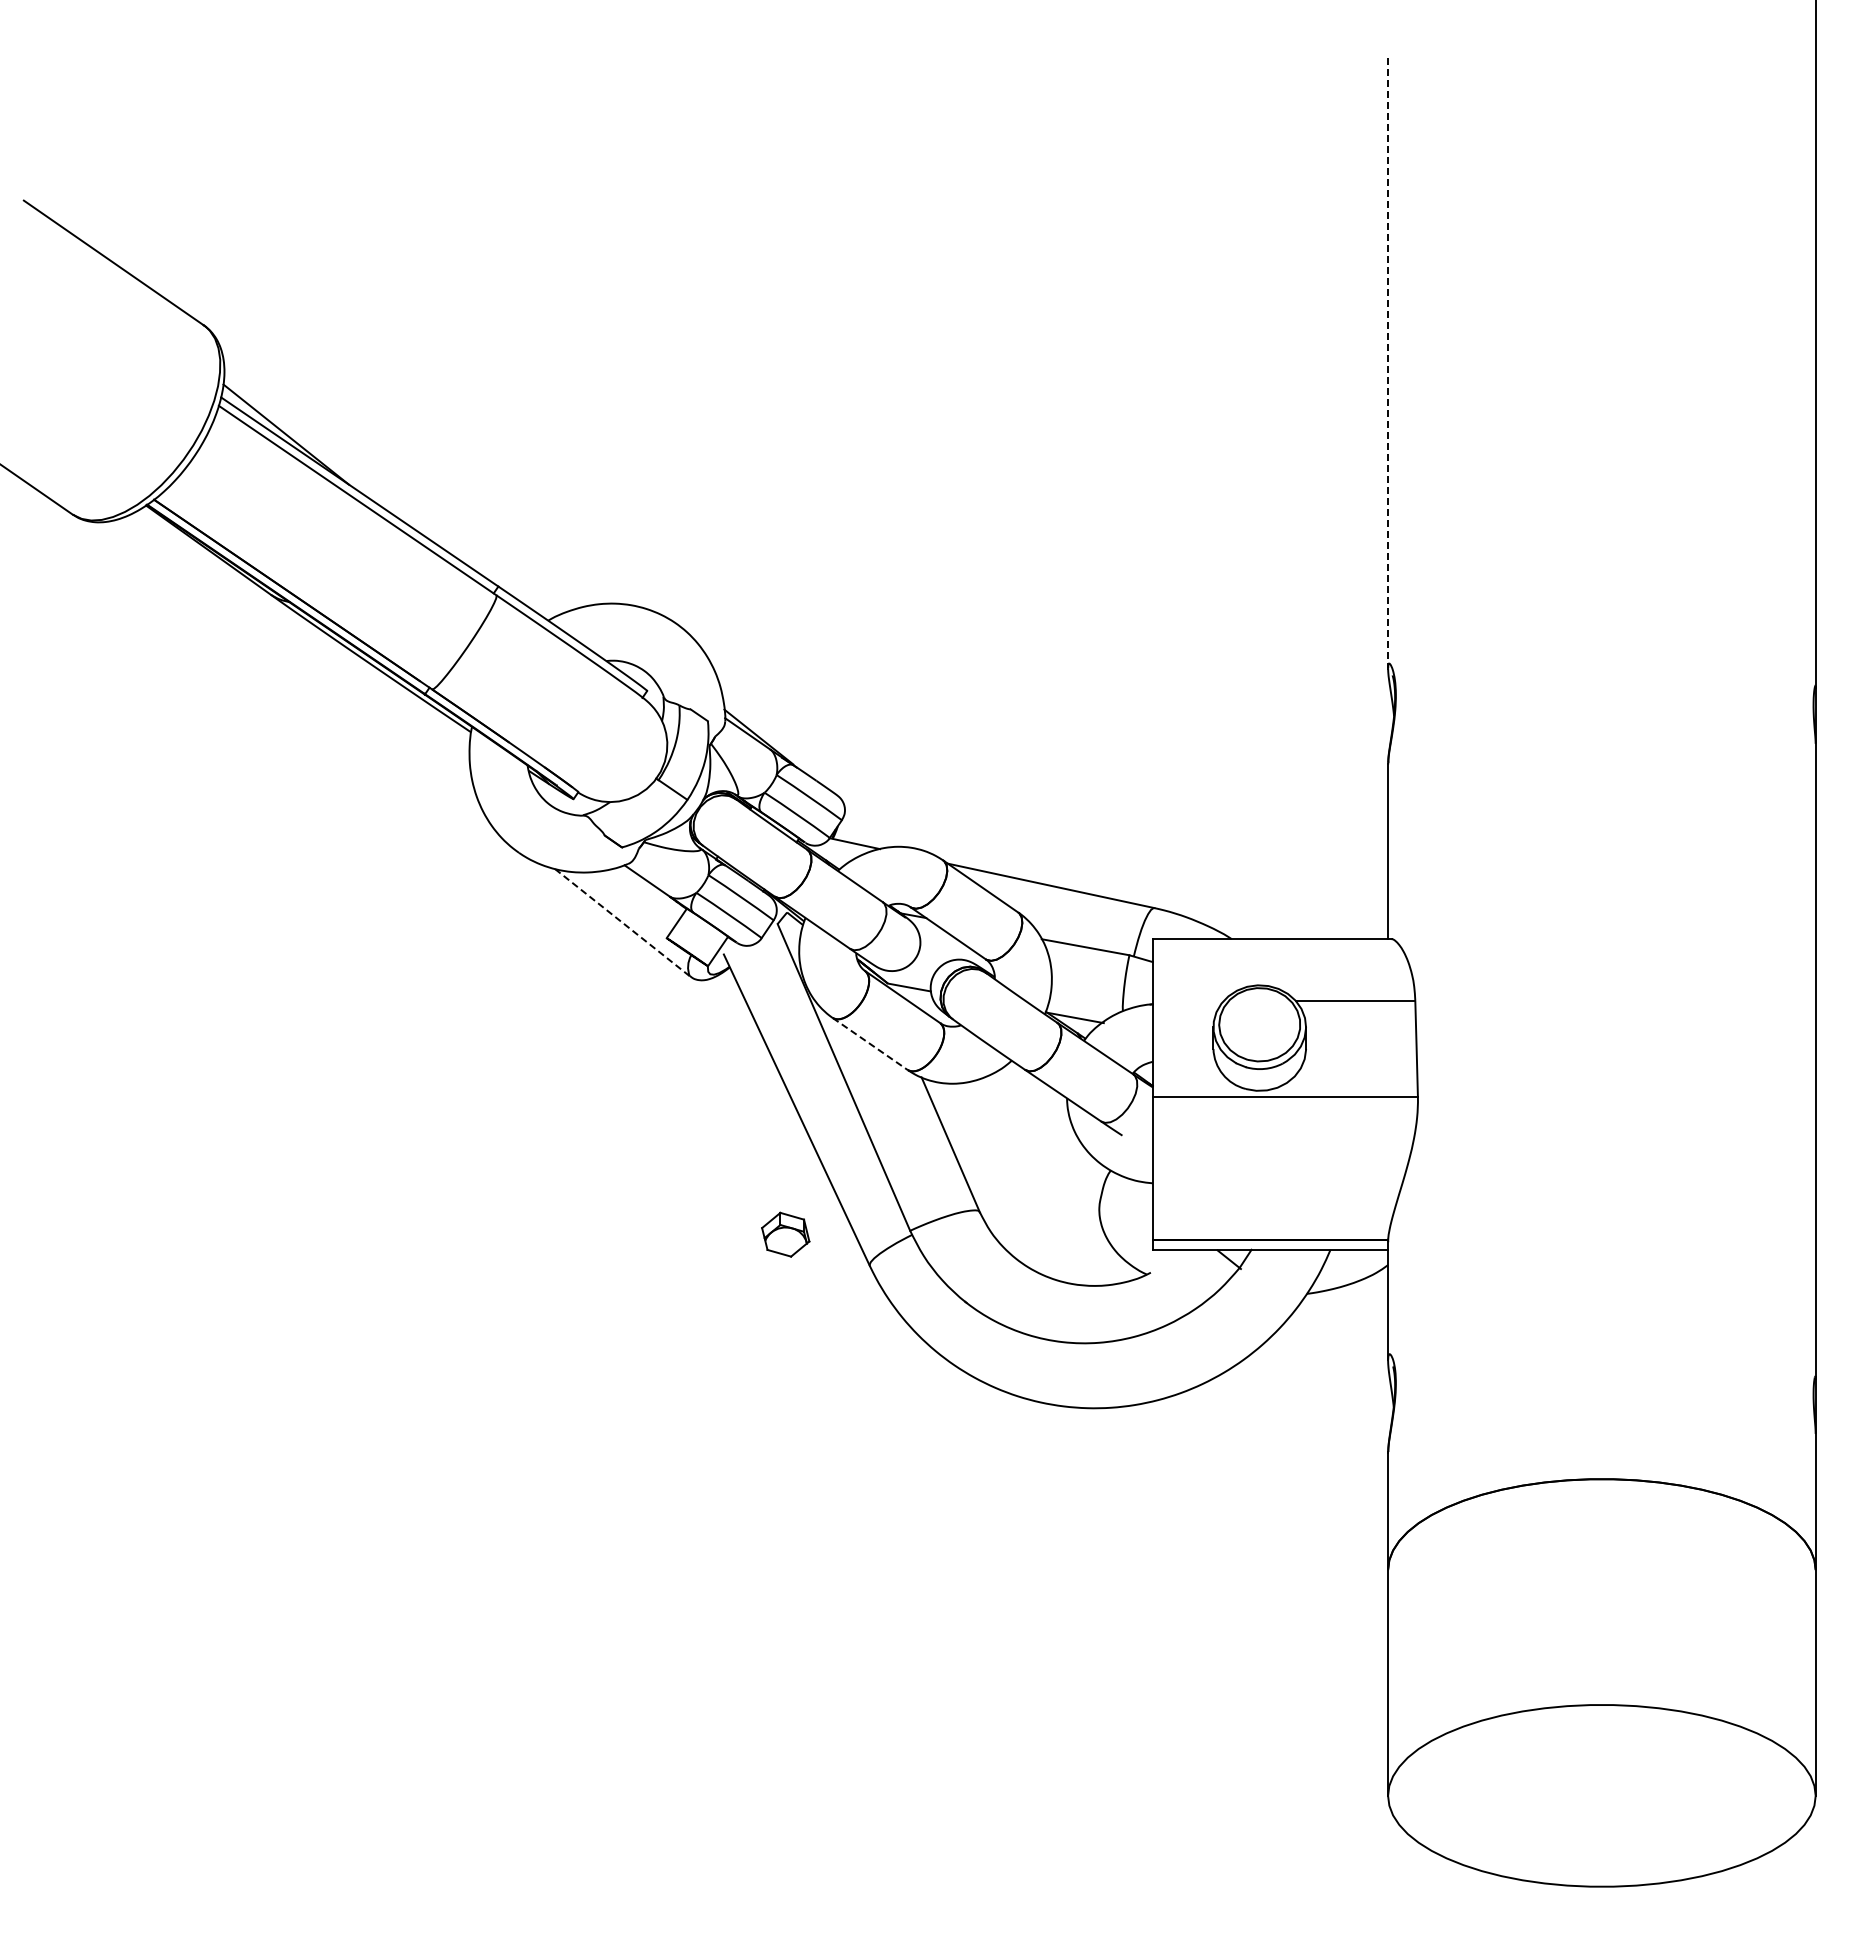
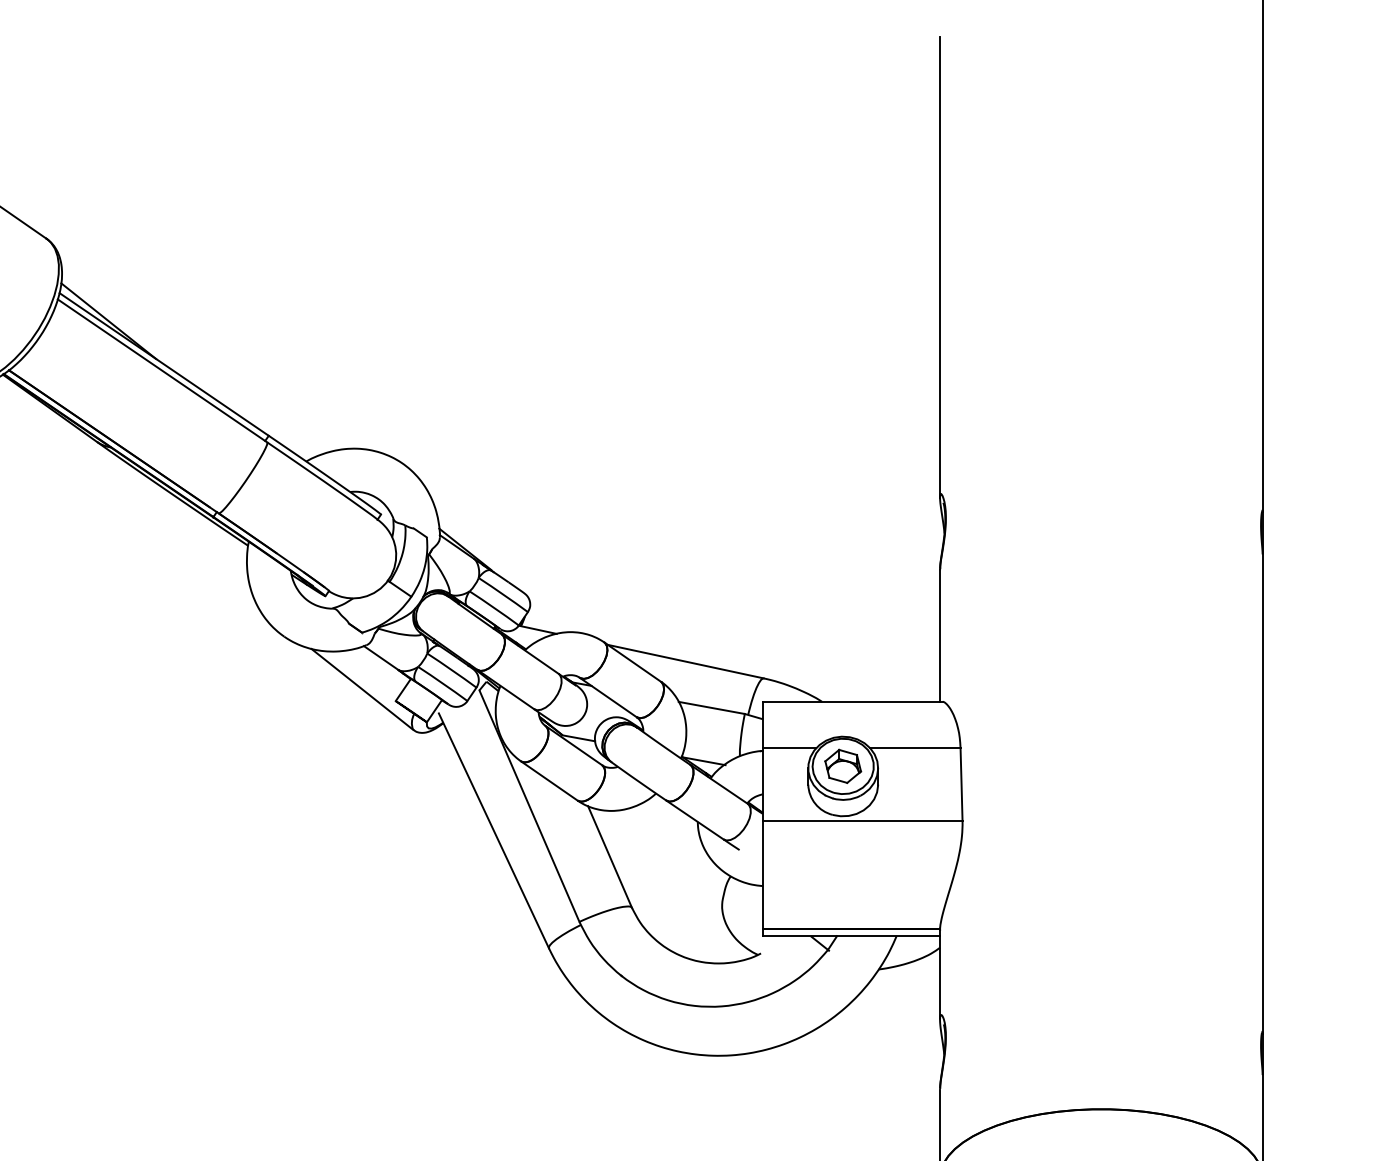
line: (1388, 363) -> (940, 267), dashed -> solid
line: (622, 923) -> (362, 690), dashed -> solid
line: (1188, 1000) -> (789, 748), added
line: (870, 1044) -> (549, 781), dashed -> solid
part: (785, 1234) -> (843, 766), moved

